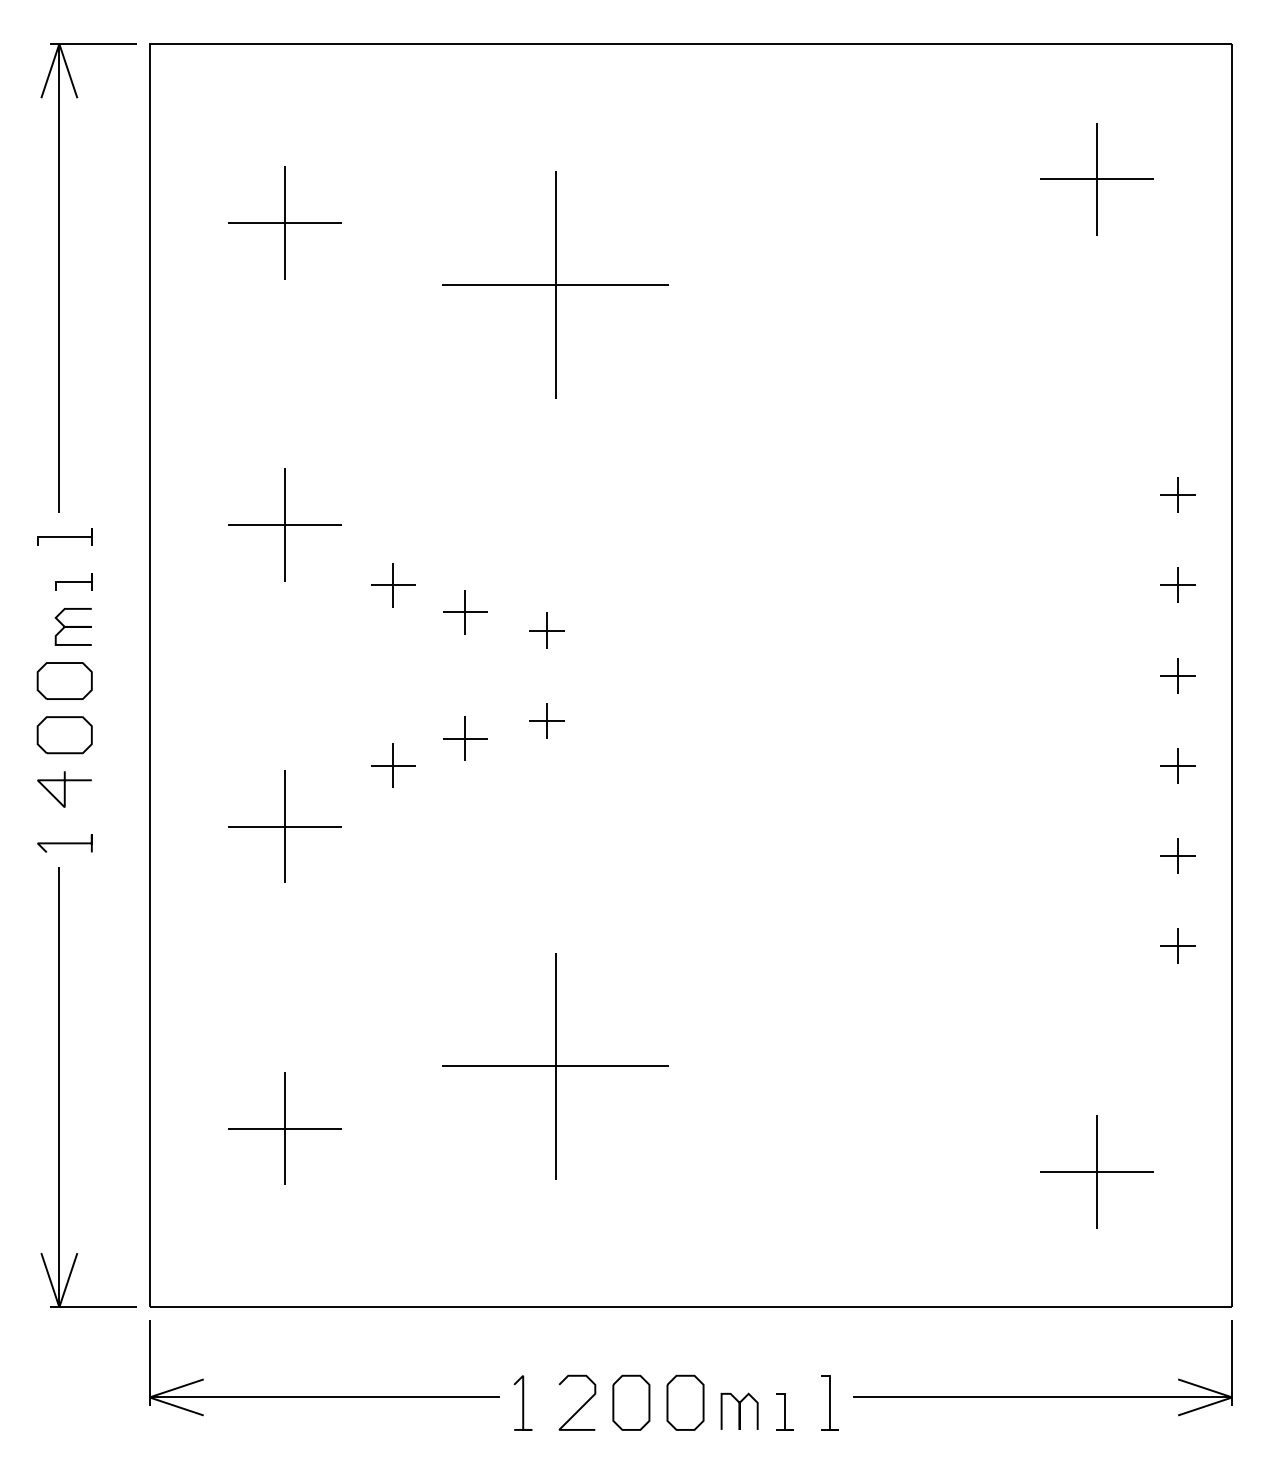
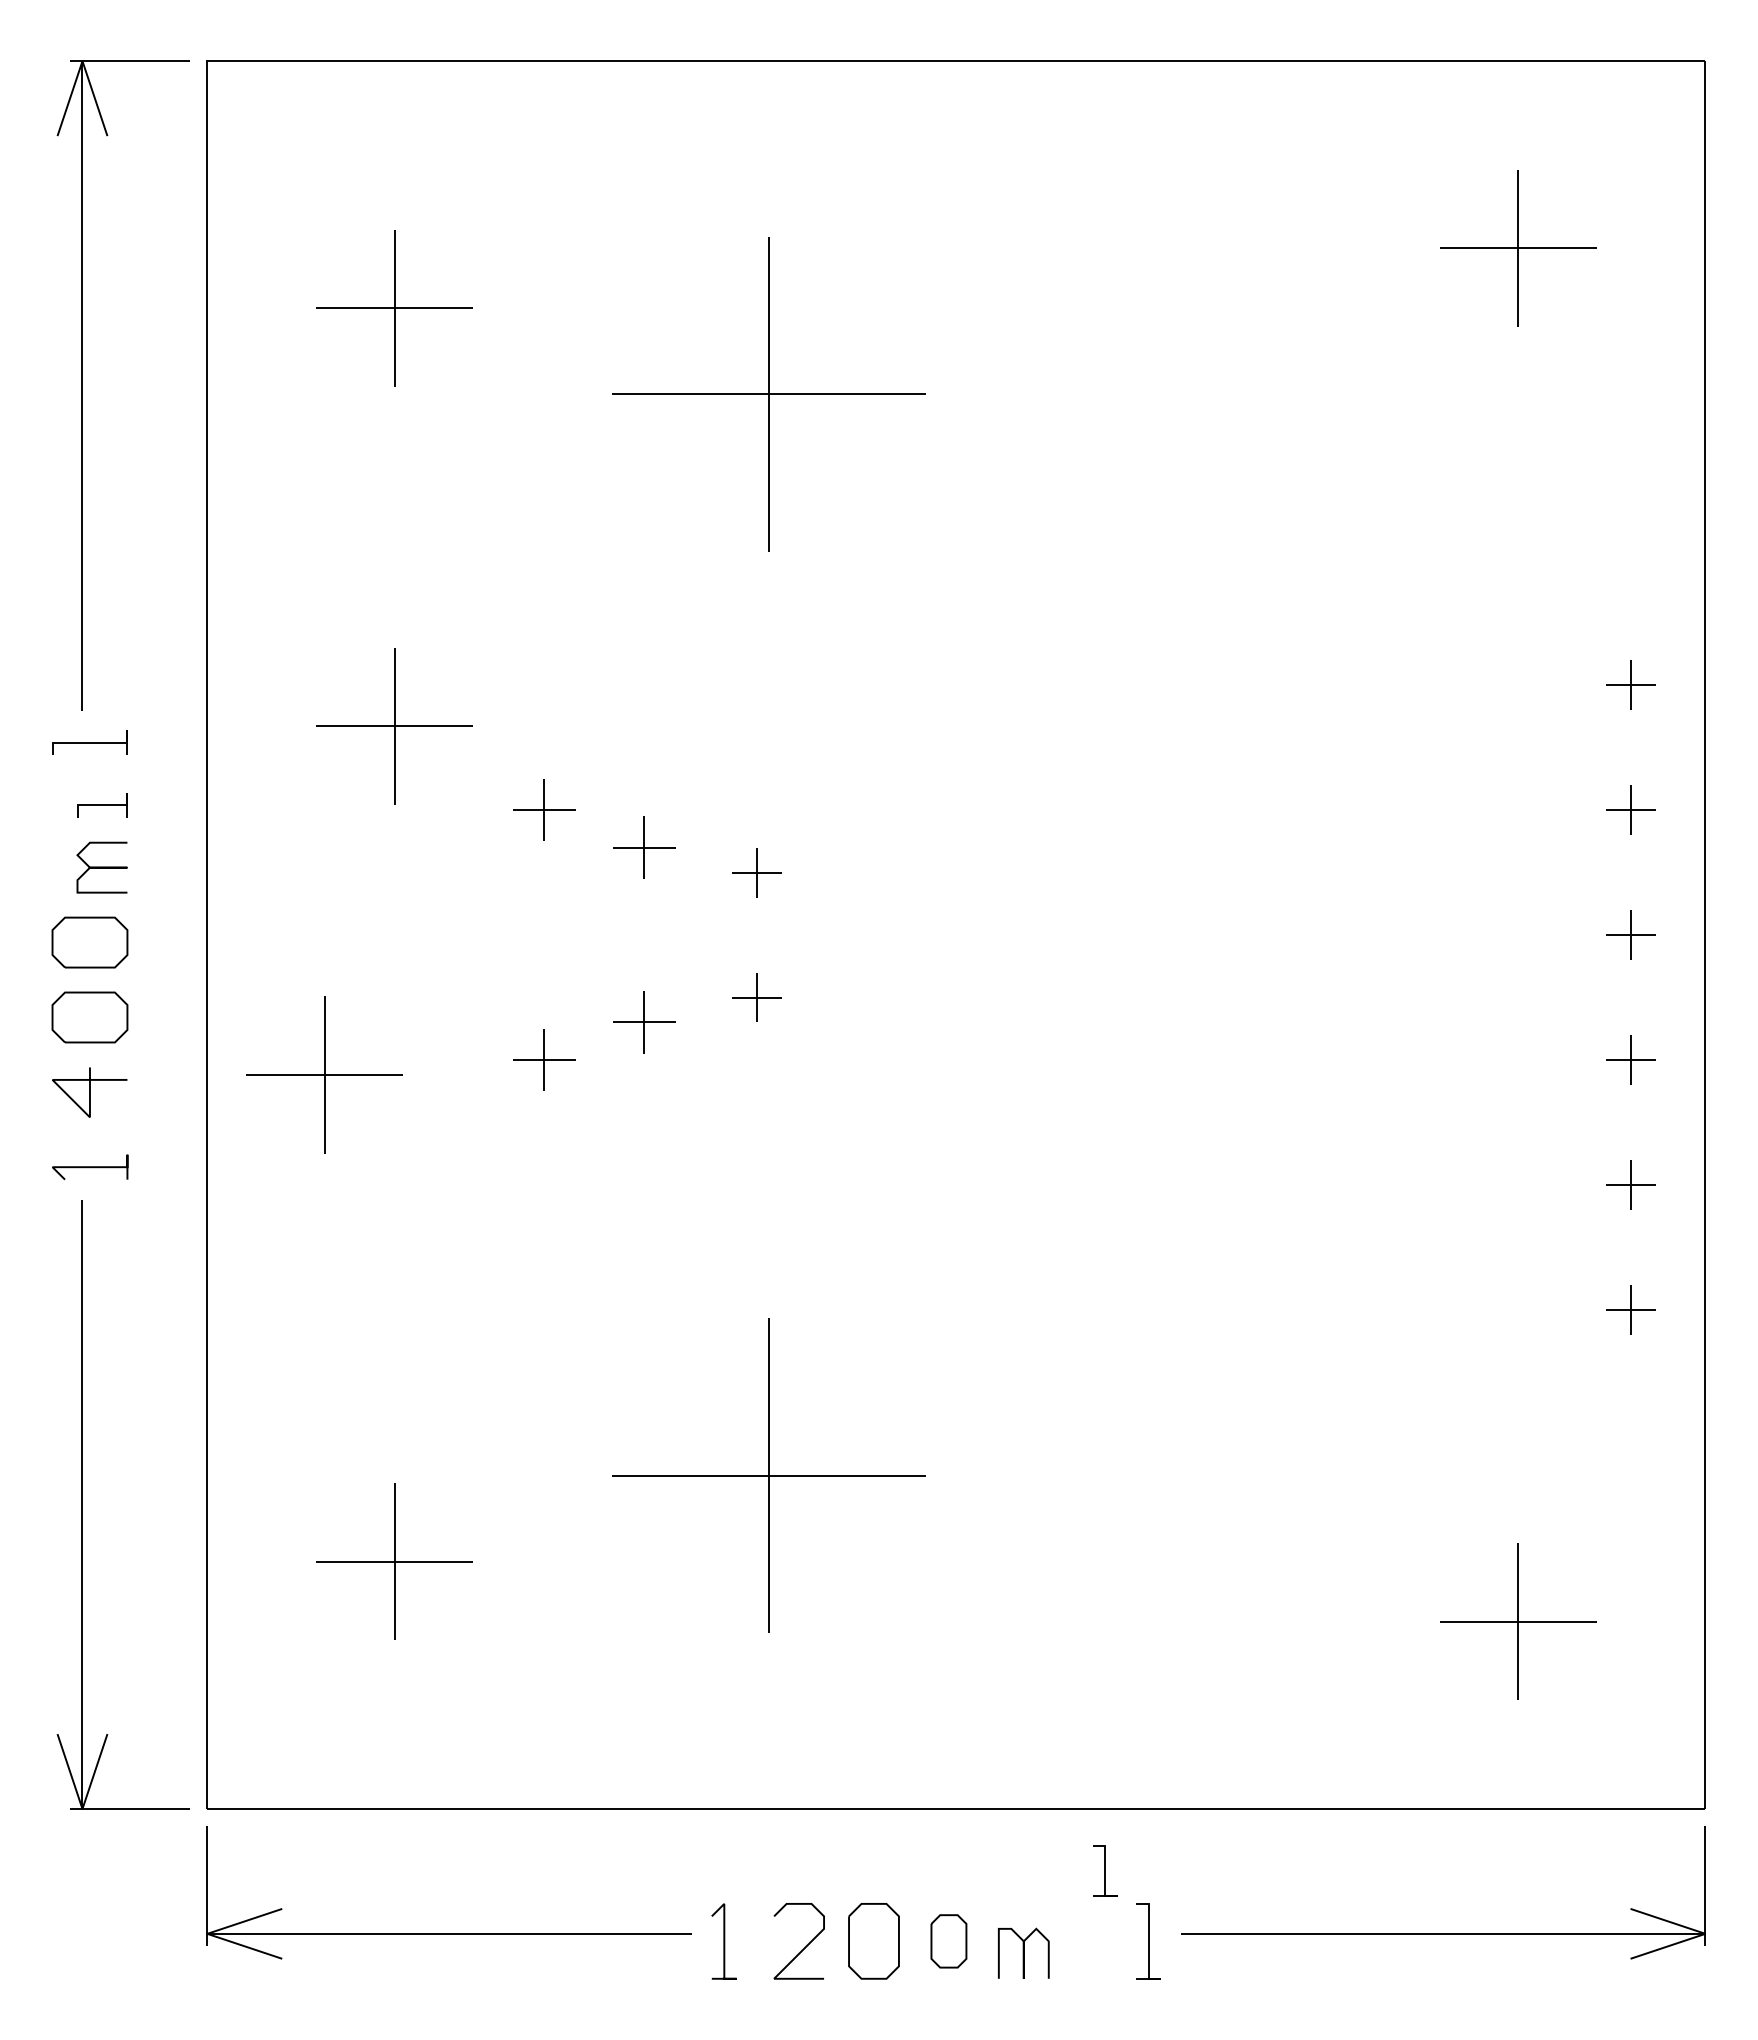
part: (284, 826) -> (324, 1074), moved
part: (685, 1402) -> (948, 1941), size x0.7
line: (784, 1411) -> (1105, 1870), moved

